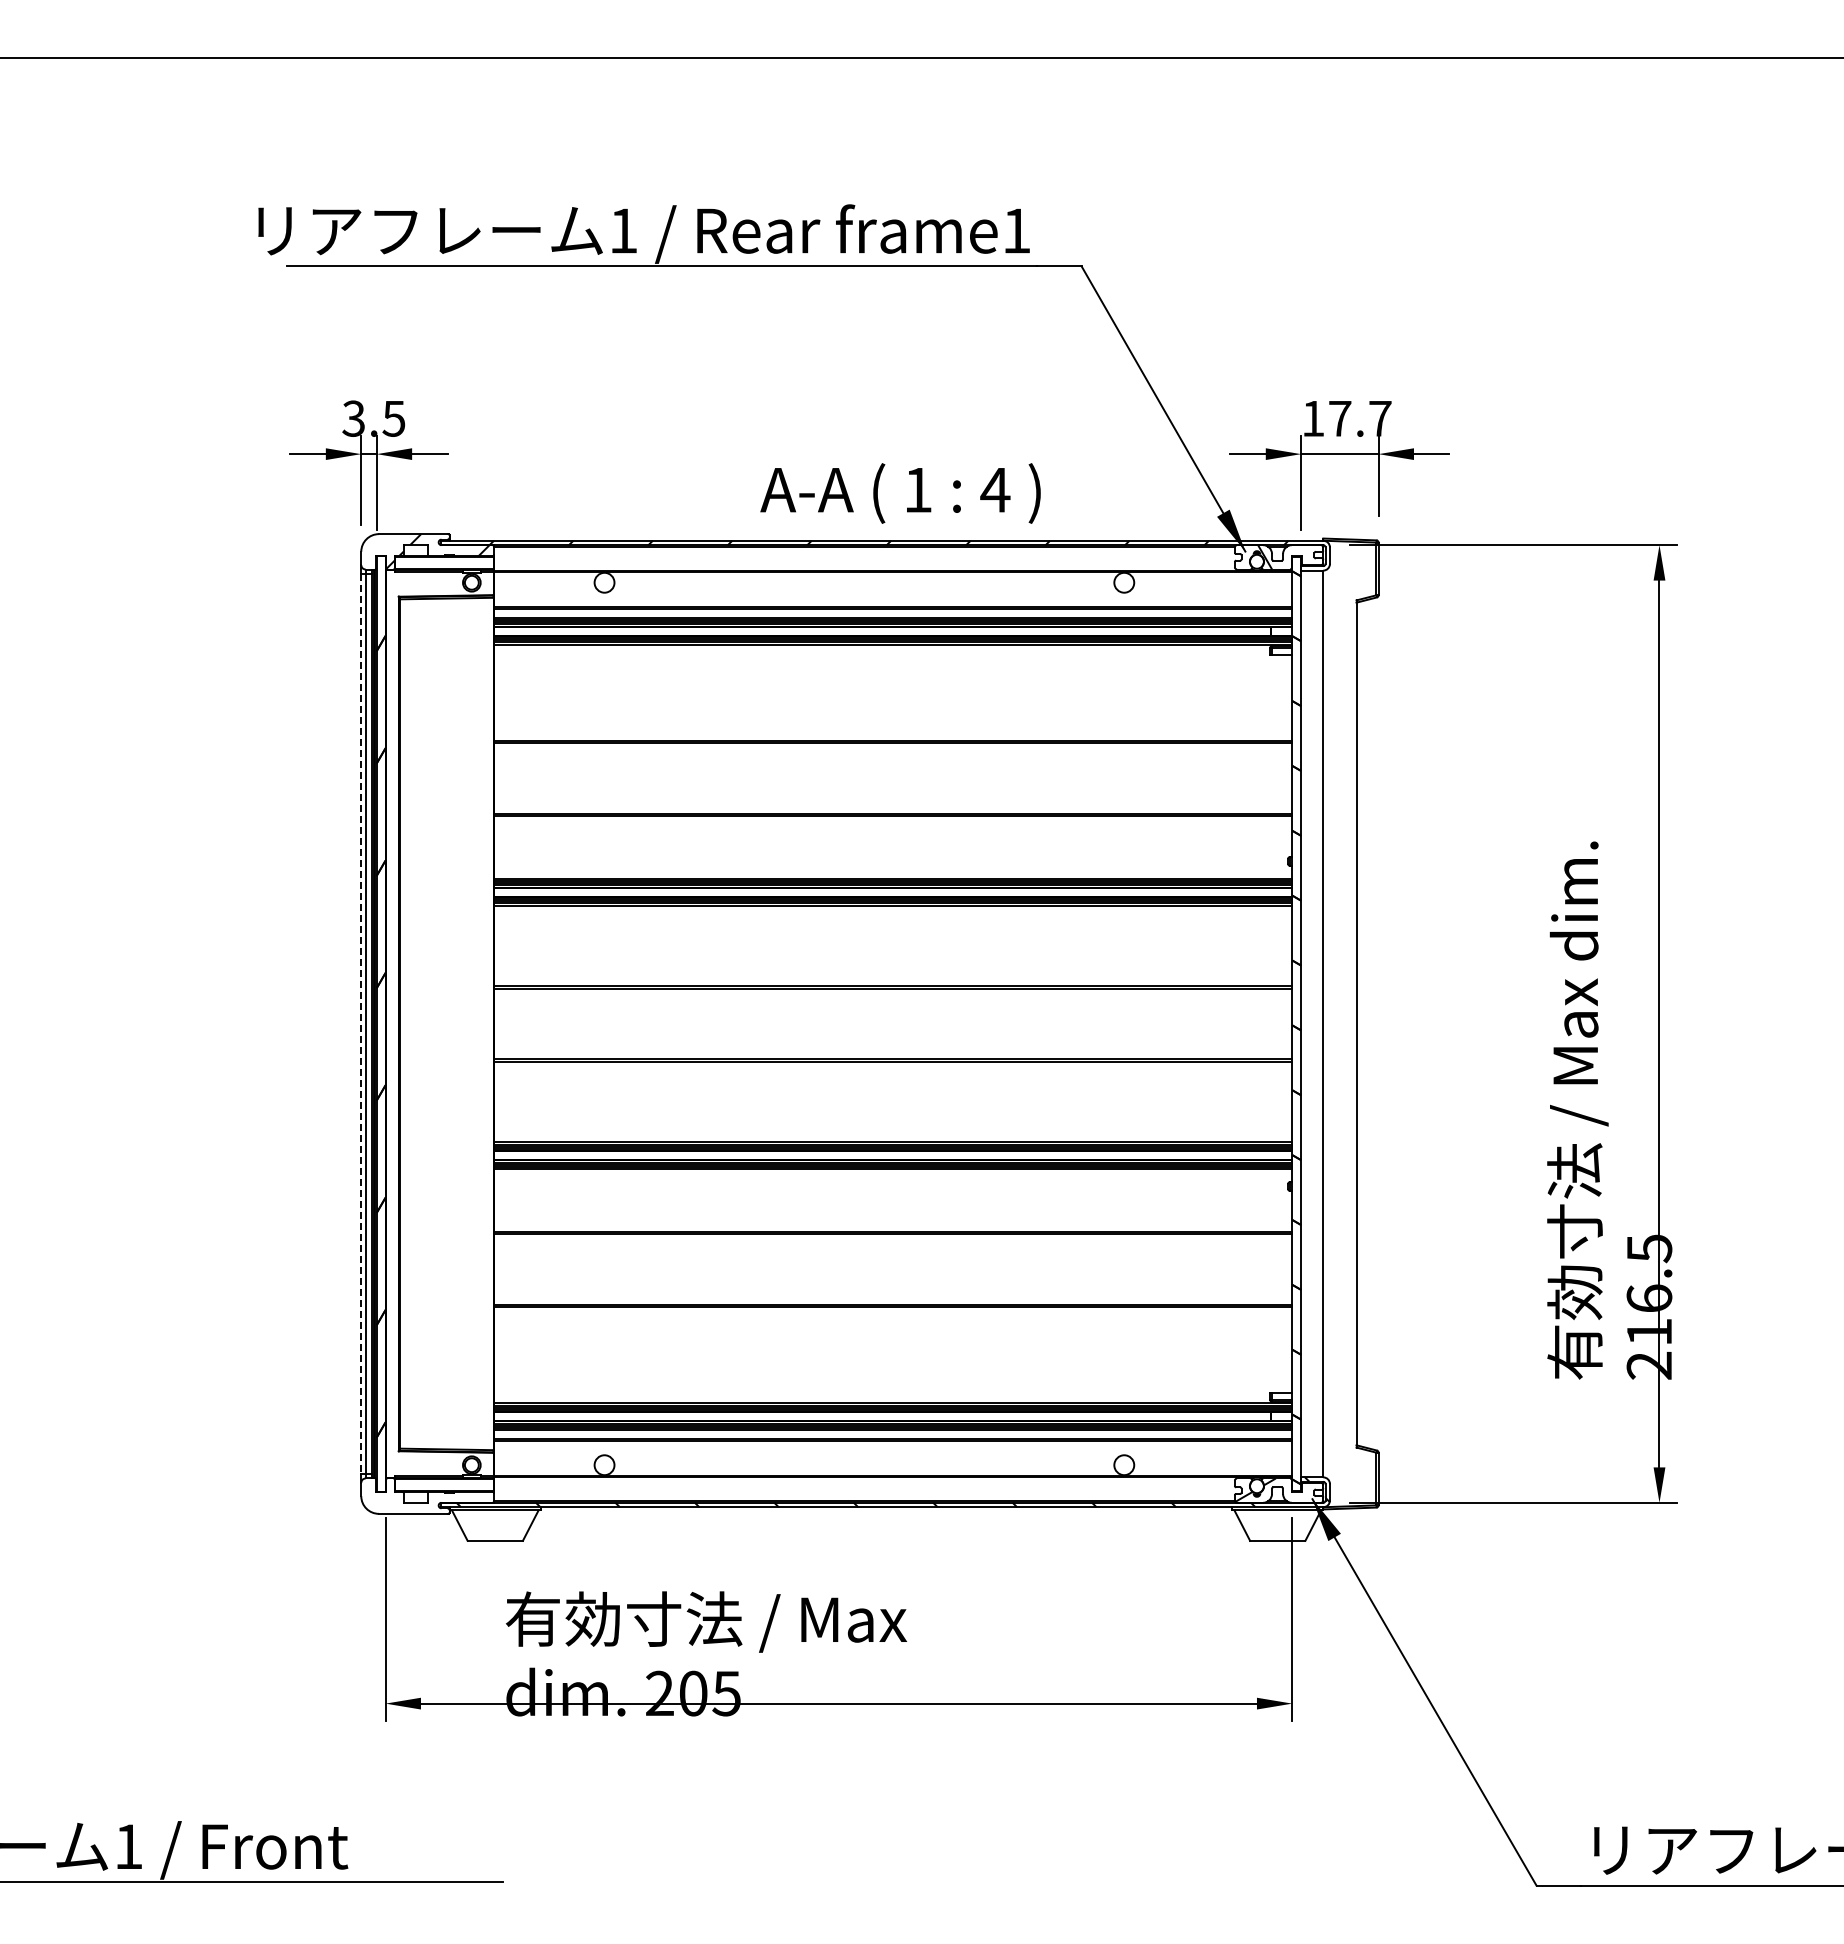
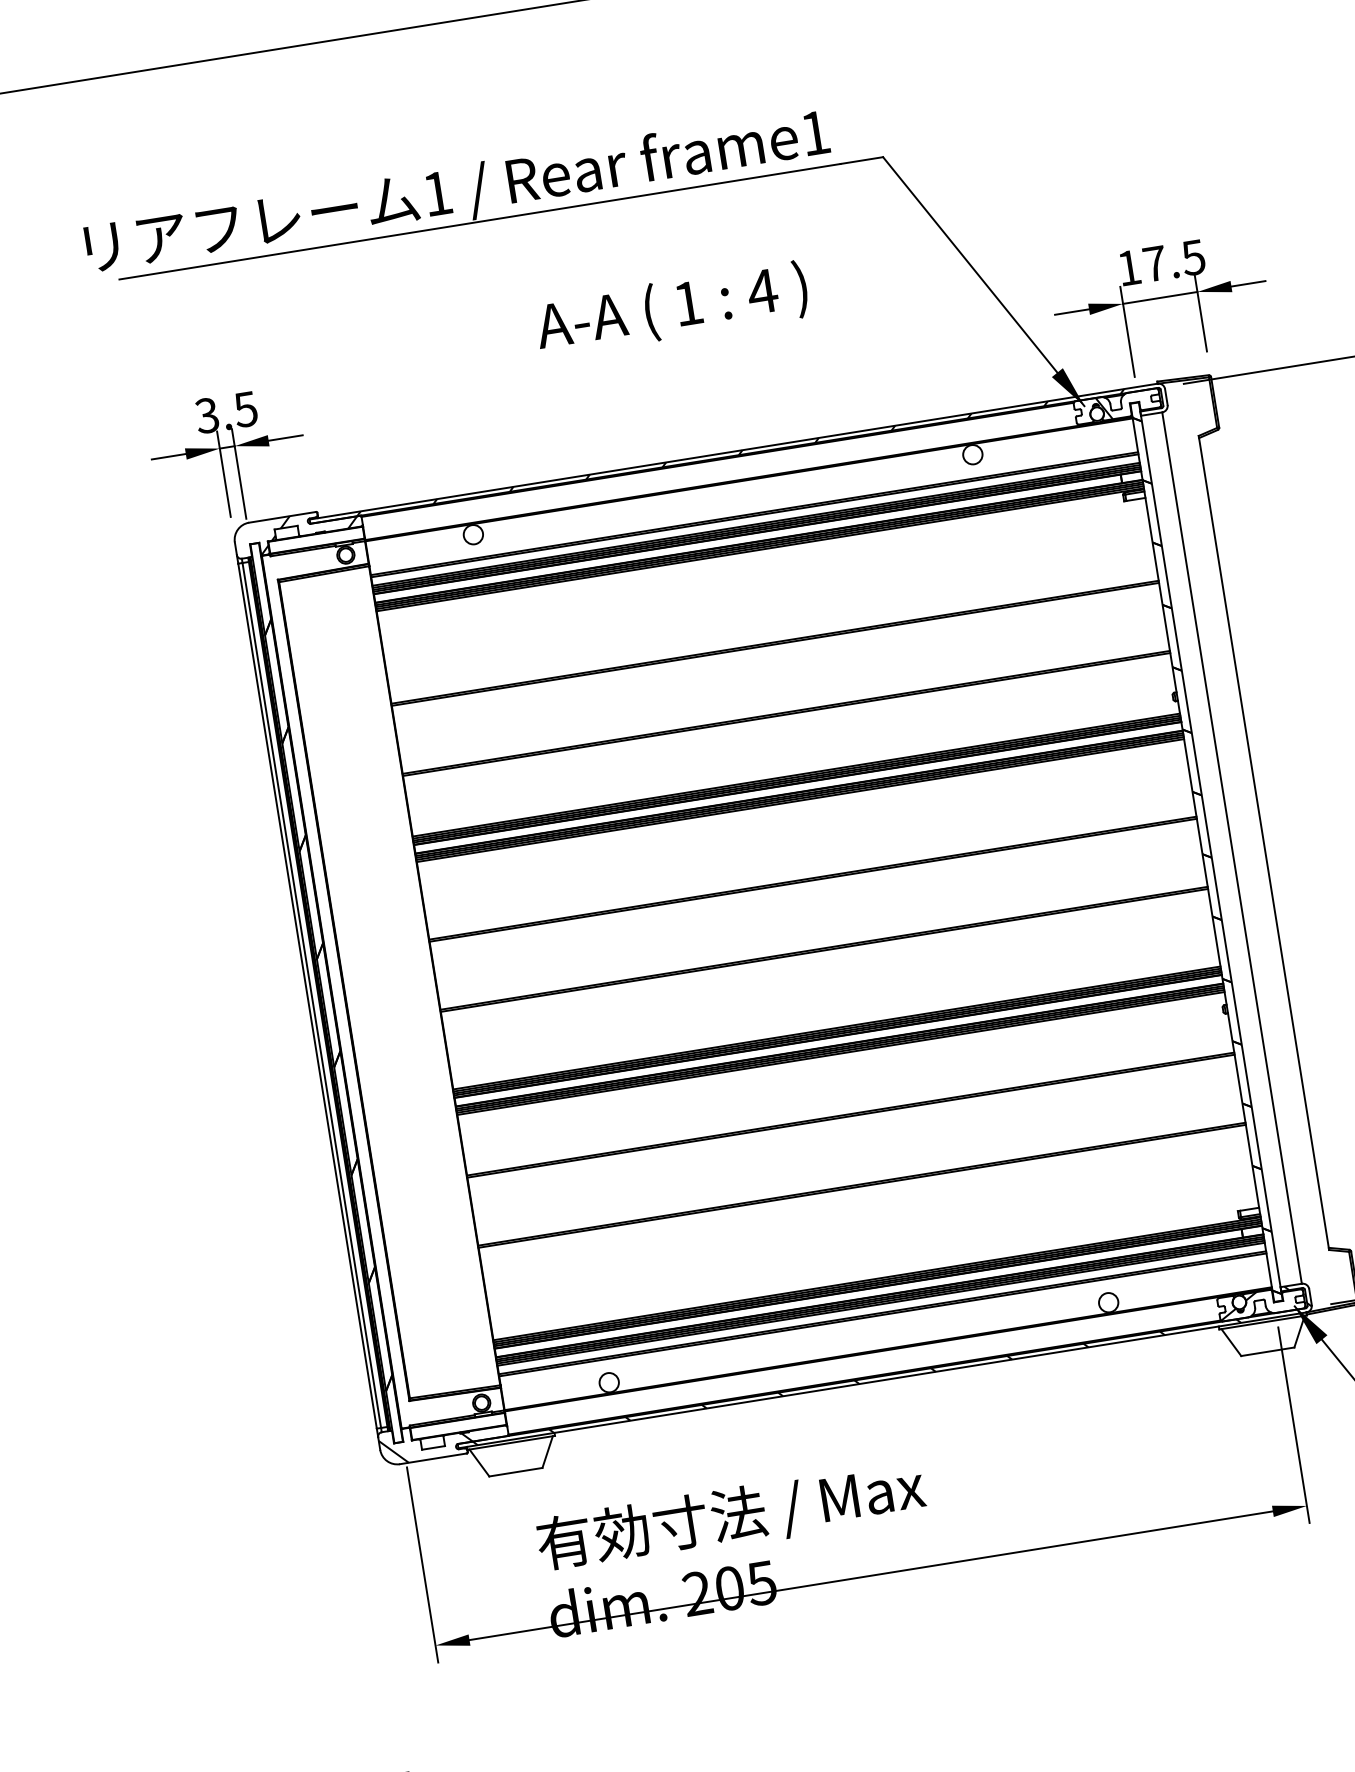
text: (1379, 418) -> (1192, 257), 17.7 -> 17.5
text: (900, 493) -> (671, 309), moved
line: (361, 1024) -> (307, 996), dashed -> solid
hatch: (408, 1499) -> (426, 1445), added

